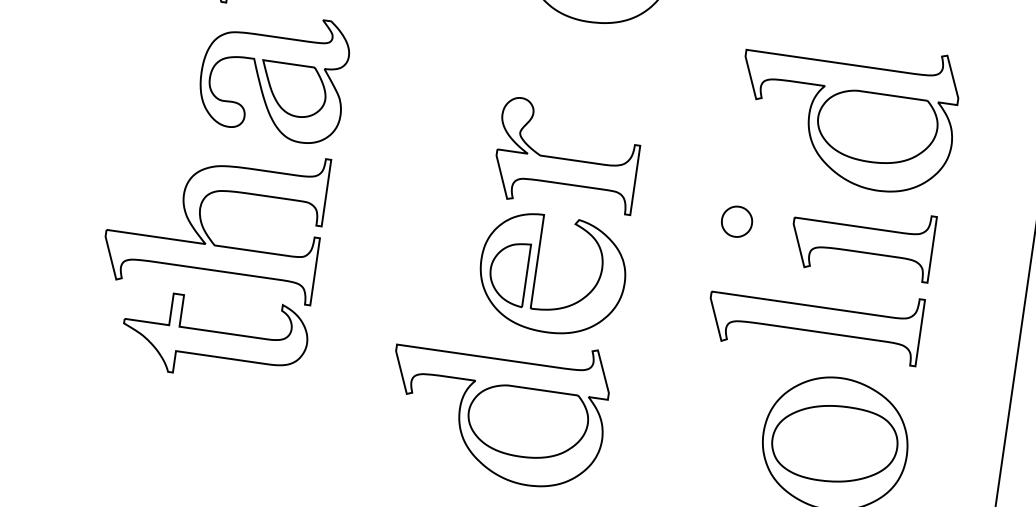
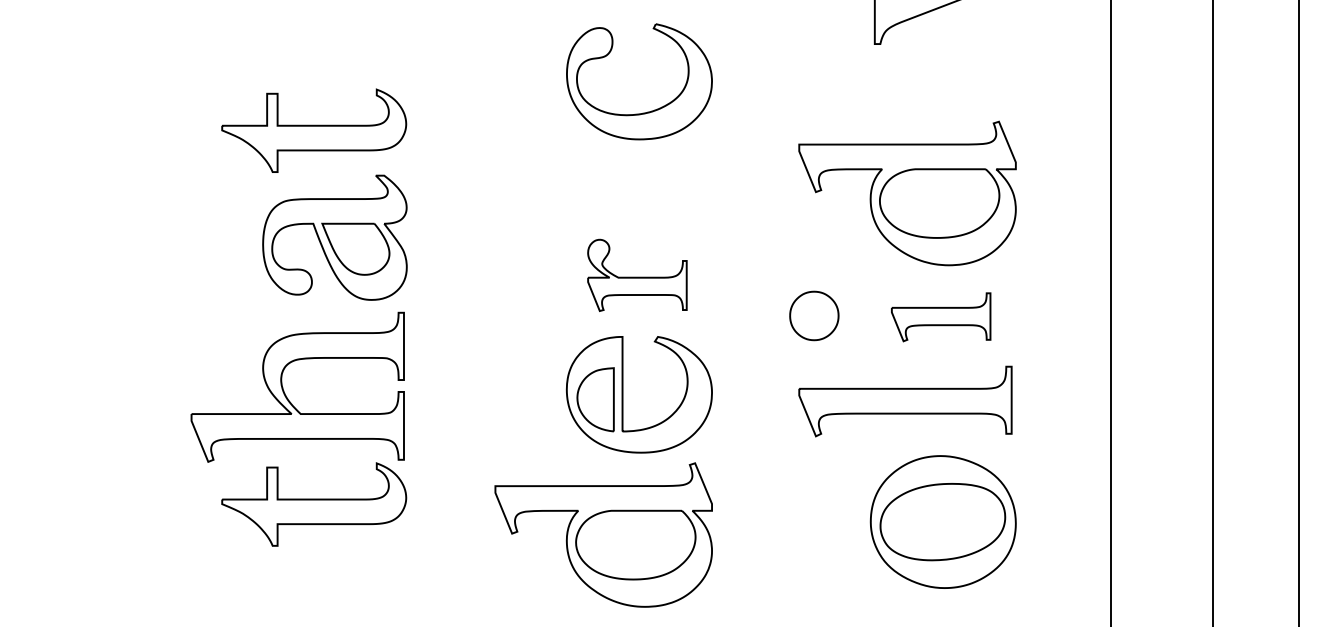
part: (567, 156) -> (637, 275), size x0.7
part: (737, 222) -> (814, 316), size x1.6
part: (861, 241) -> (940, 317), size x0.7

